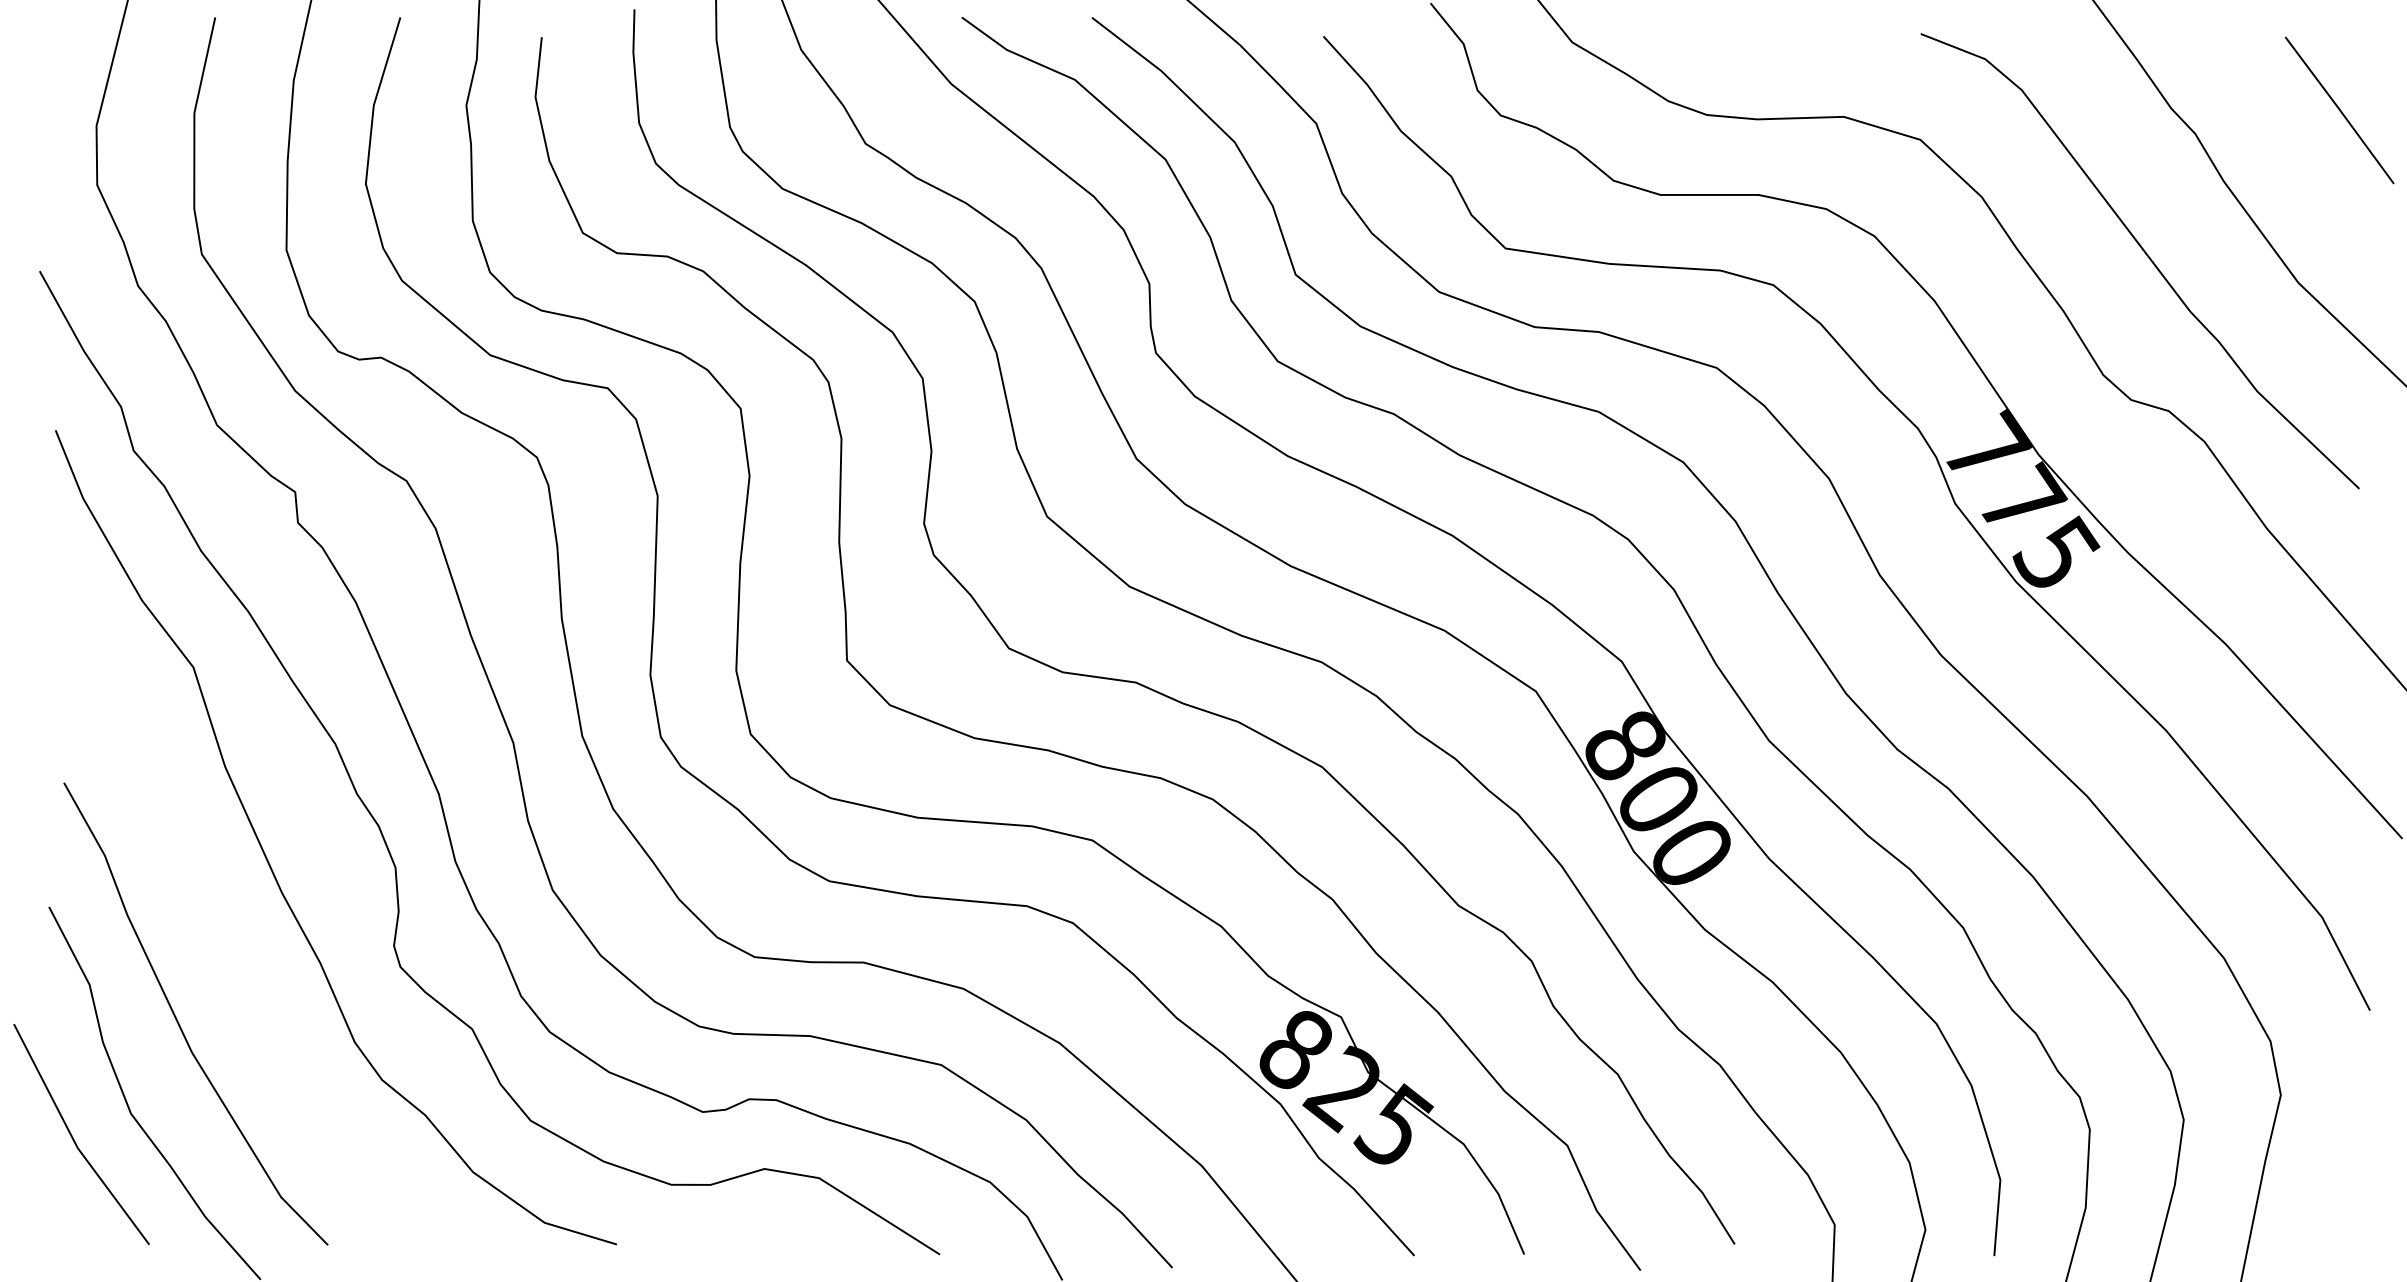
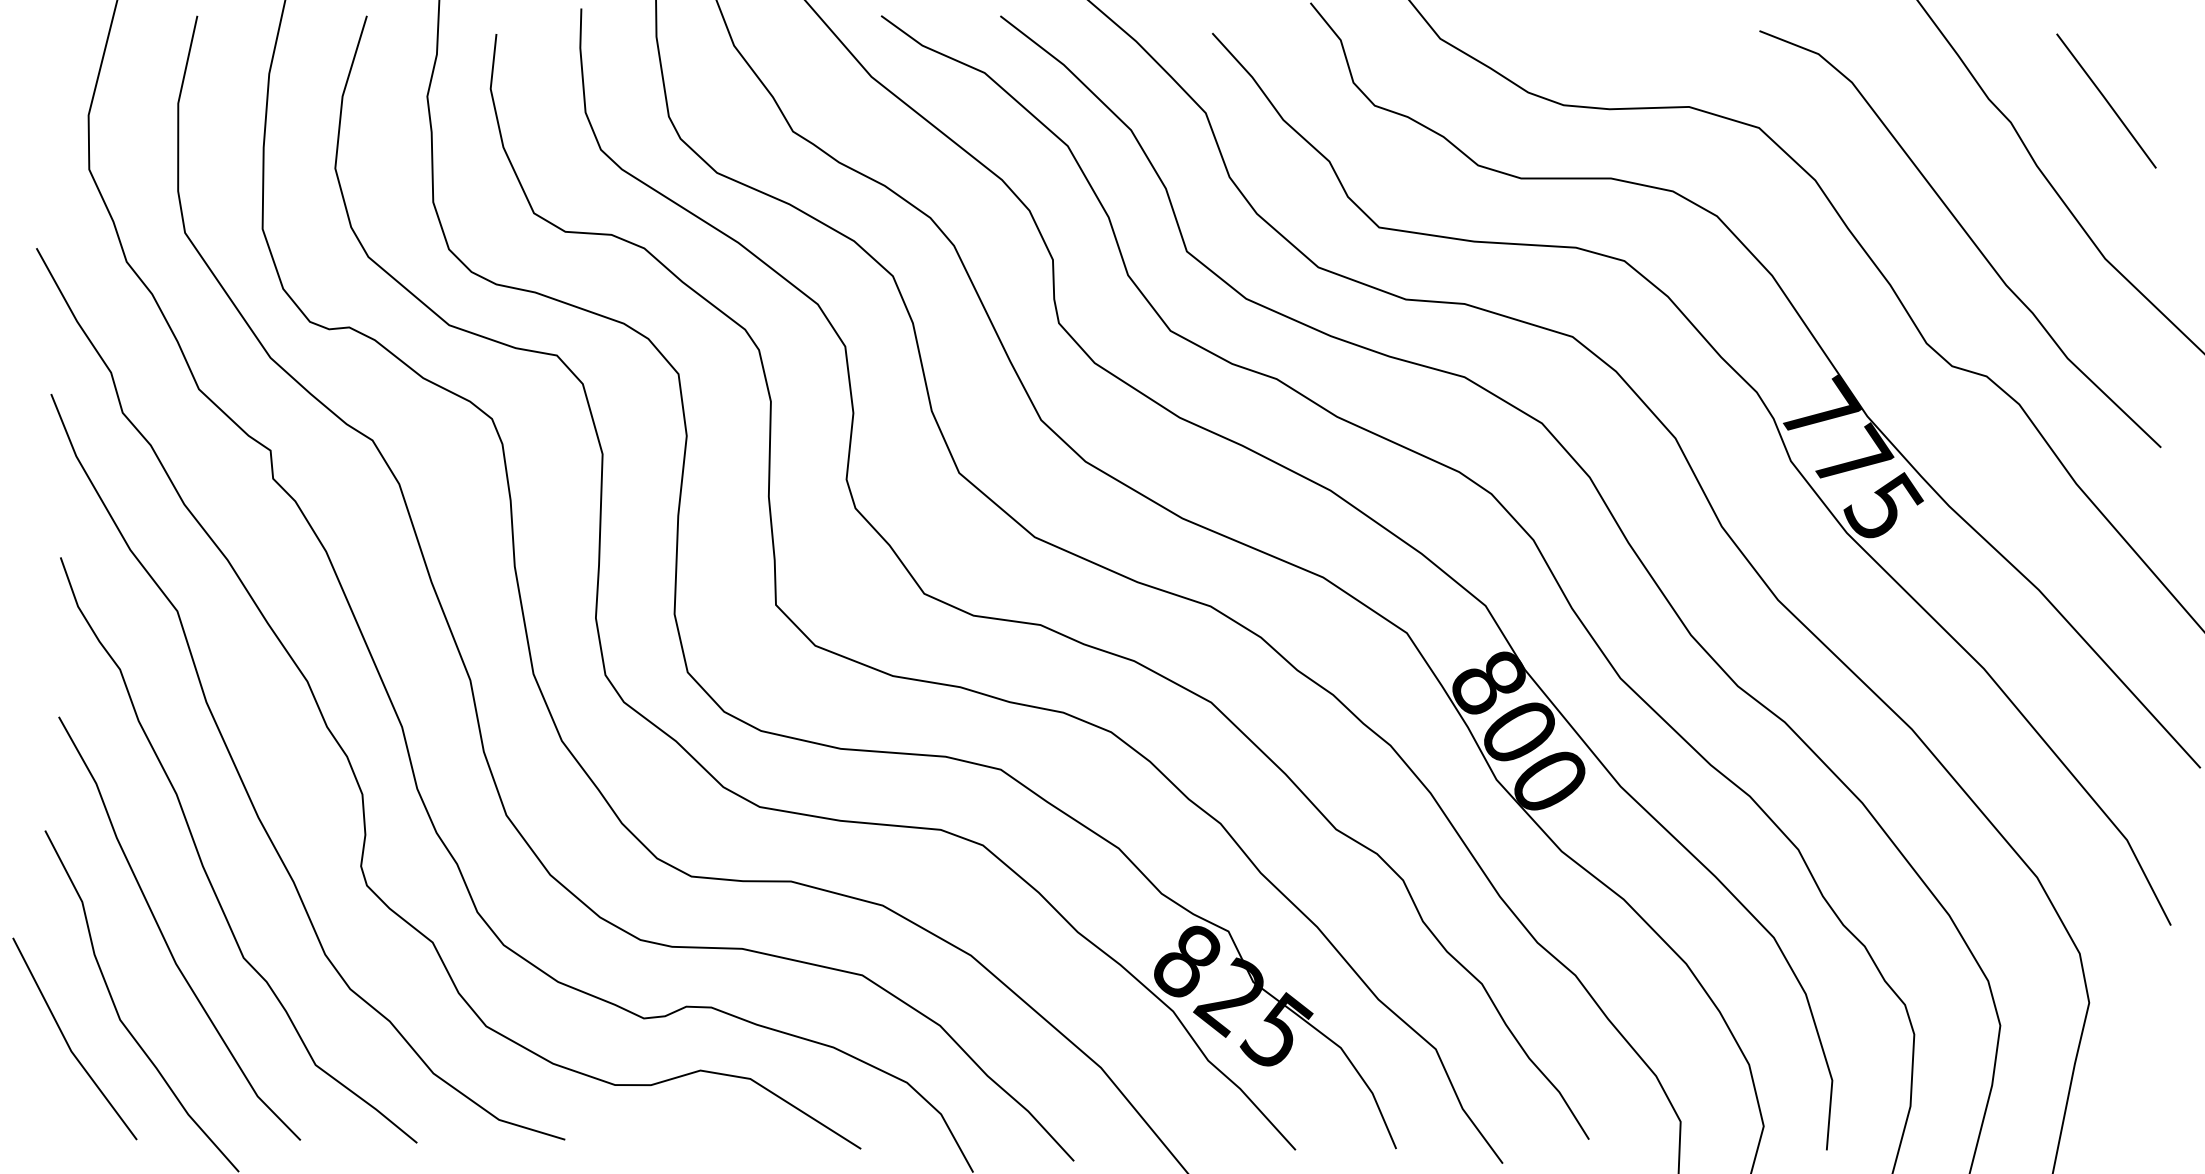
line: (2339, 110) -> (2106, 101), moved
part: (222, 945) -> (204, 865), added

